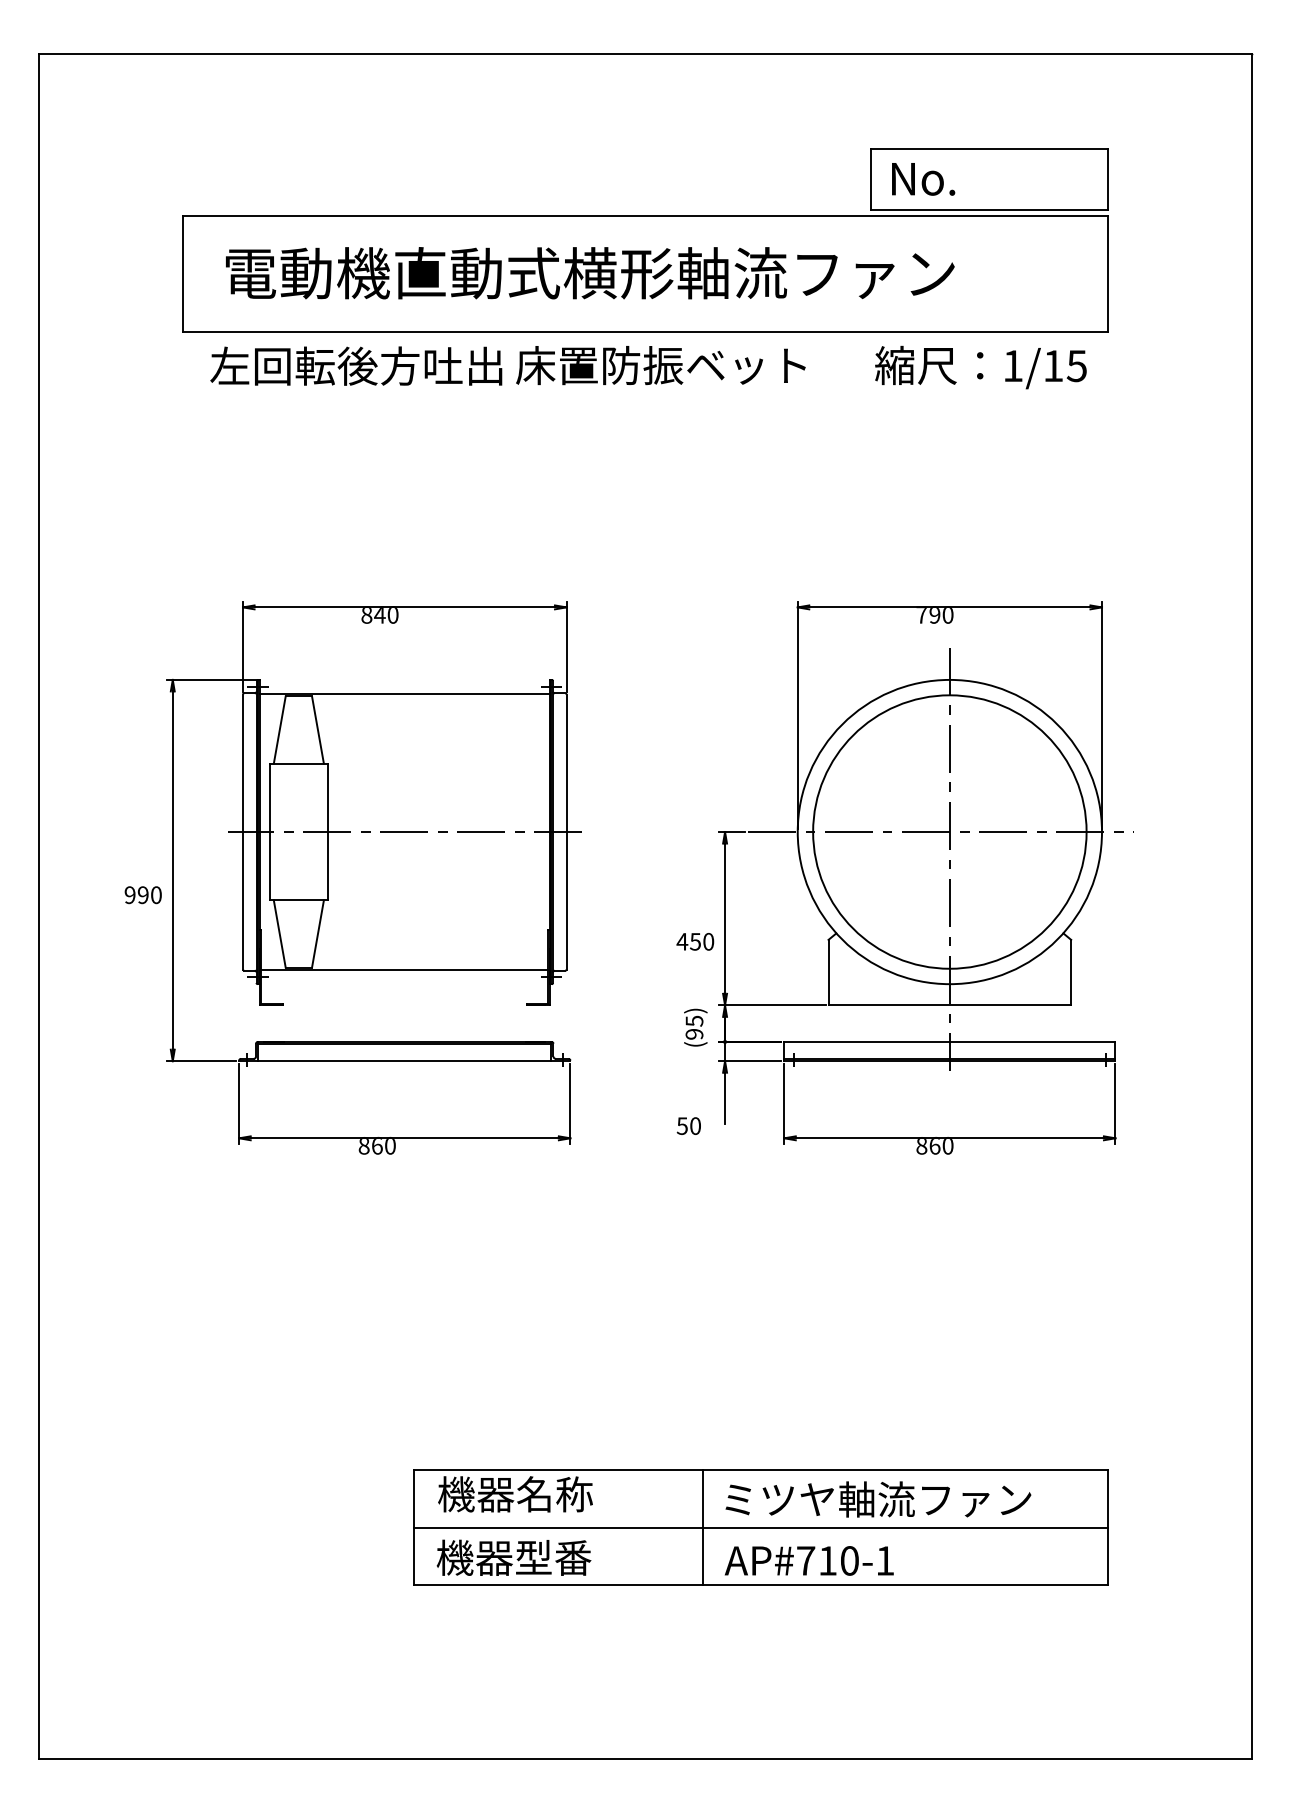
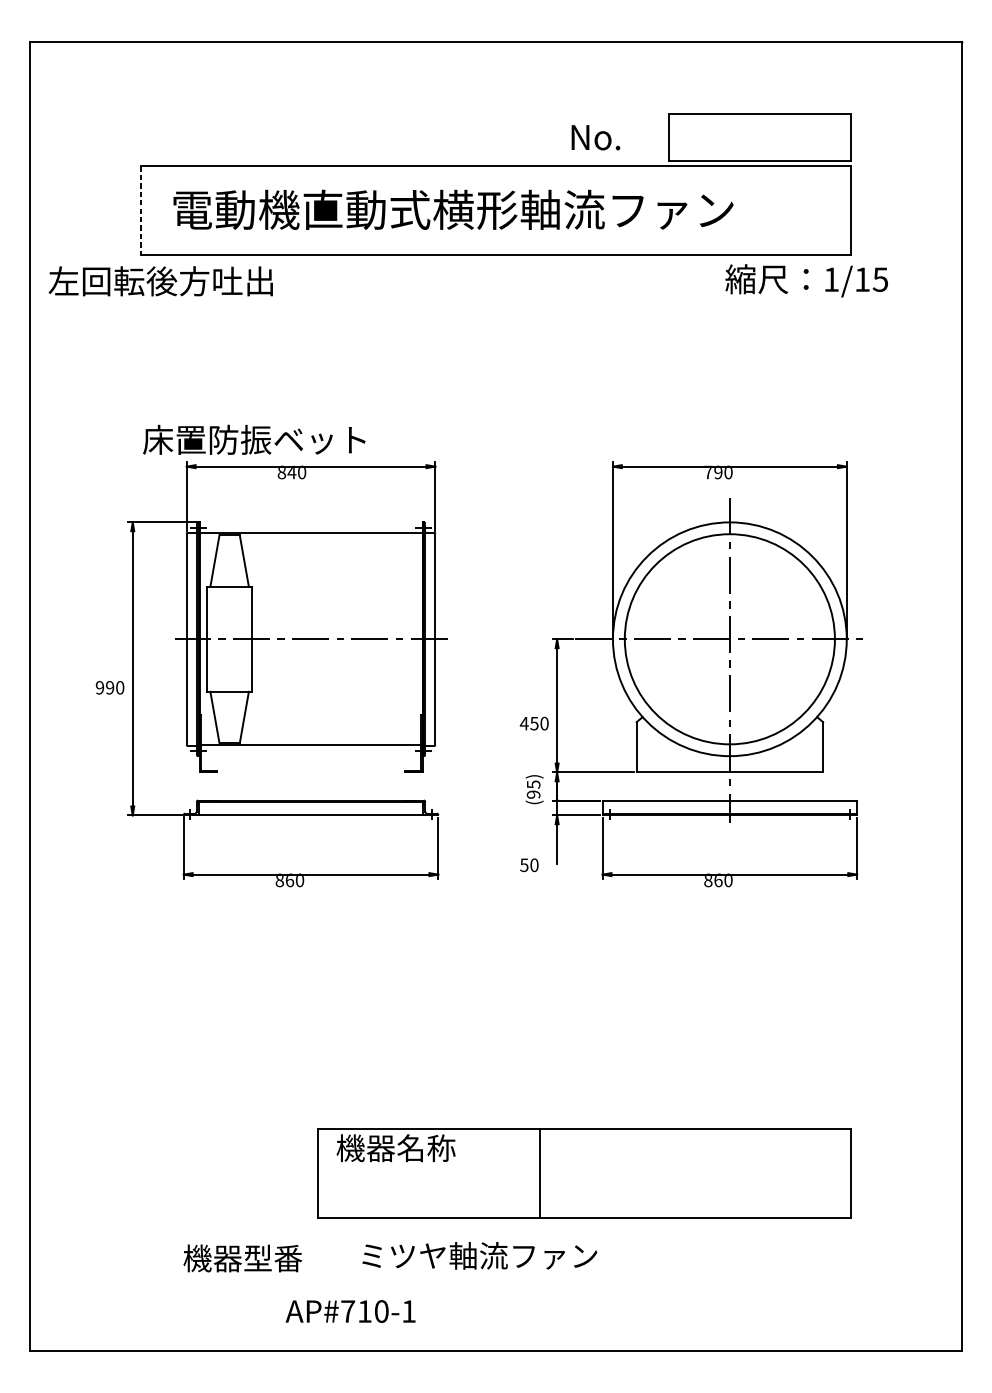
text: (923, 179) -> (595, 137), moved
line: (183, 274) -> (140, 210), solid -> dashed
text: (356, 365) -> (160, 280), moved
text: (660, 365) -> (253, 439), moved
text: (980, 367) -> (806, 280), moved
text: (878, 1499) -> (479, 1255), moved
line: (760, 1527) -> (584, 1173), removed
text: (513, 1557) -> (242, 1258), moved
text: (808, 1560) -> (350, 1311), moved

